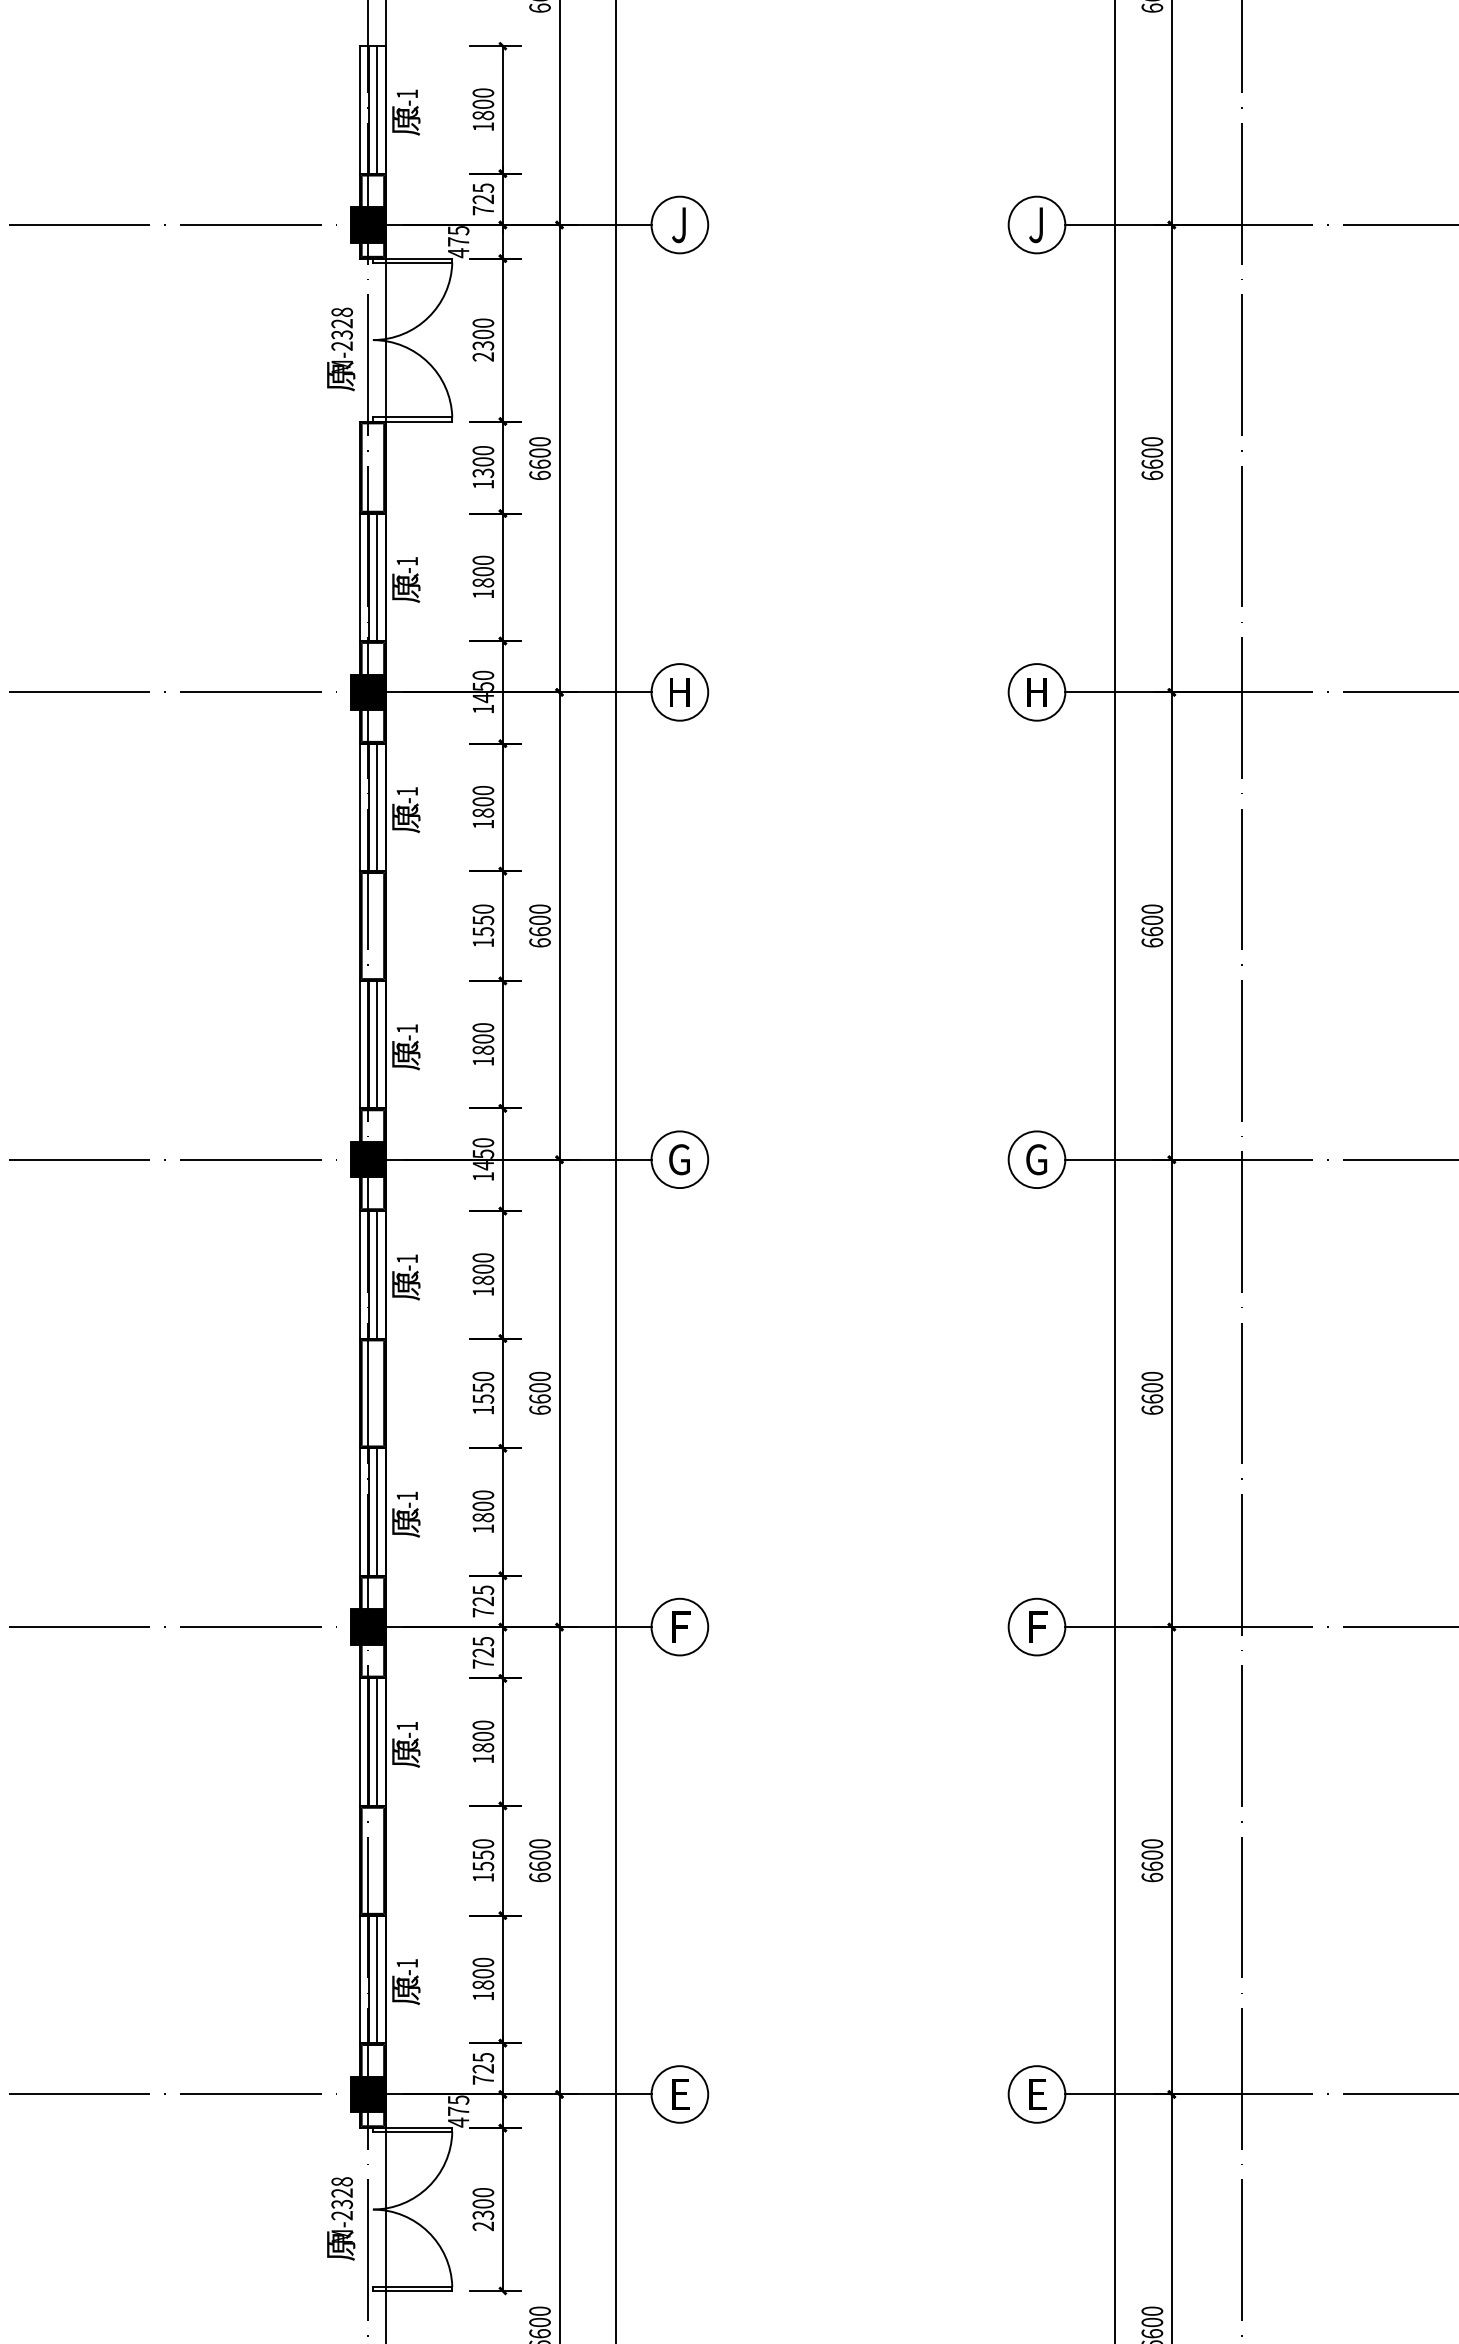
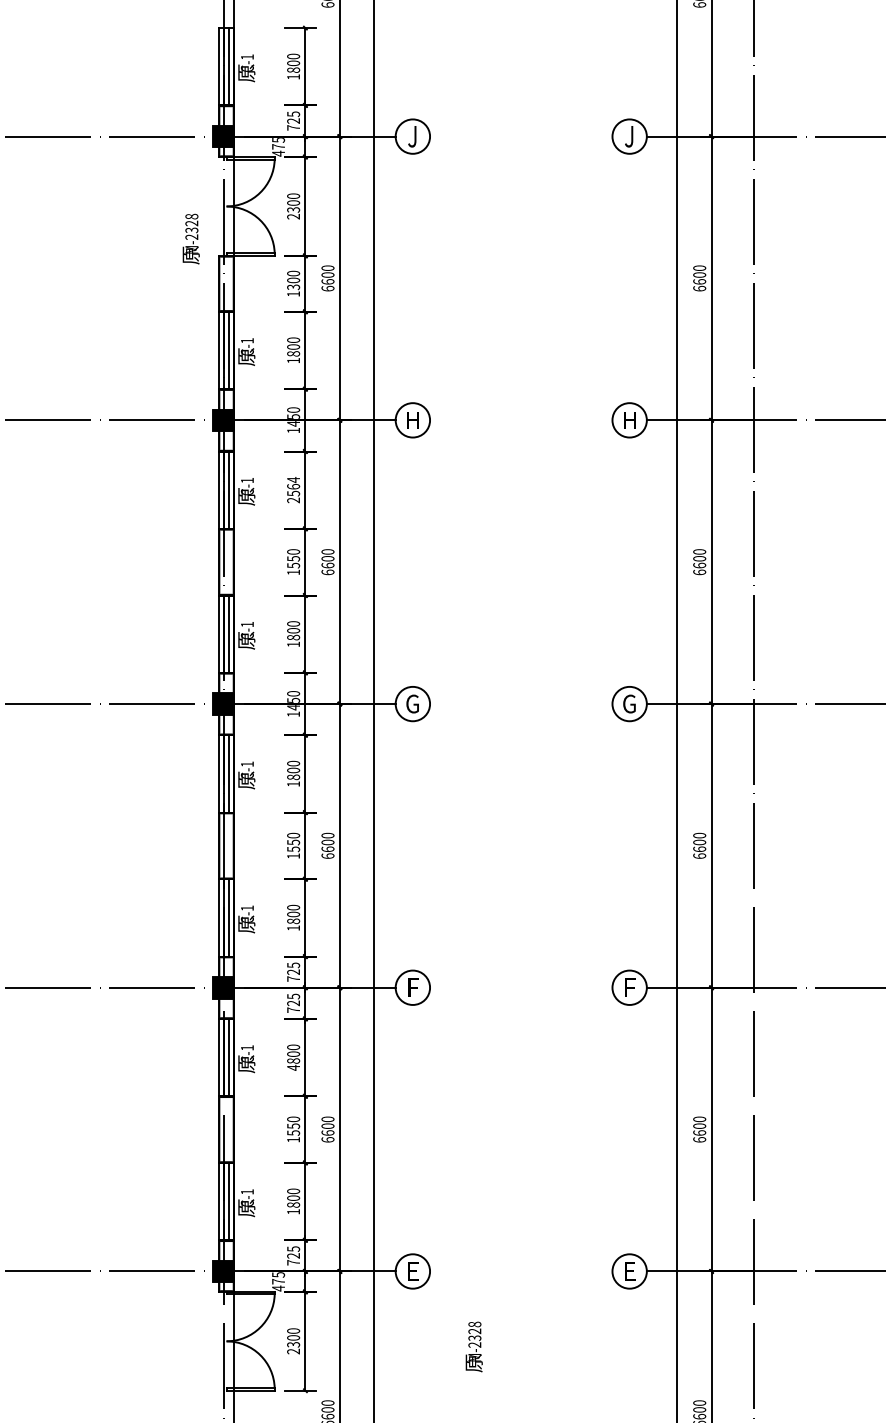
text: (339, 348) -> (190, 238), moved
text: (483, 807) -> (293, 490), 1800 -> 2564
text: (483, 1758) -> (293, 1067), 1800 -> 4800
text: (339, 2218) -> (473, 1346), moved

